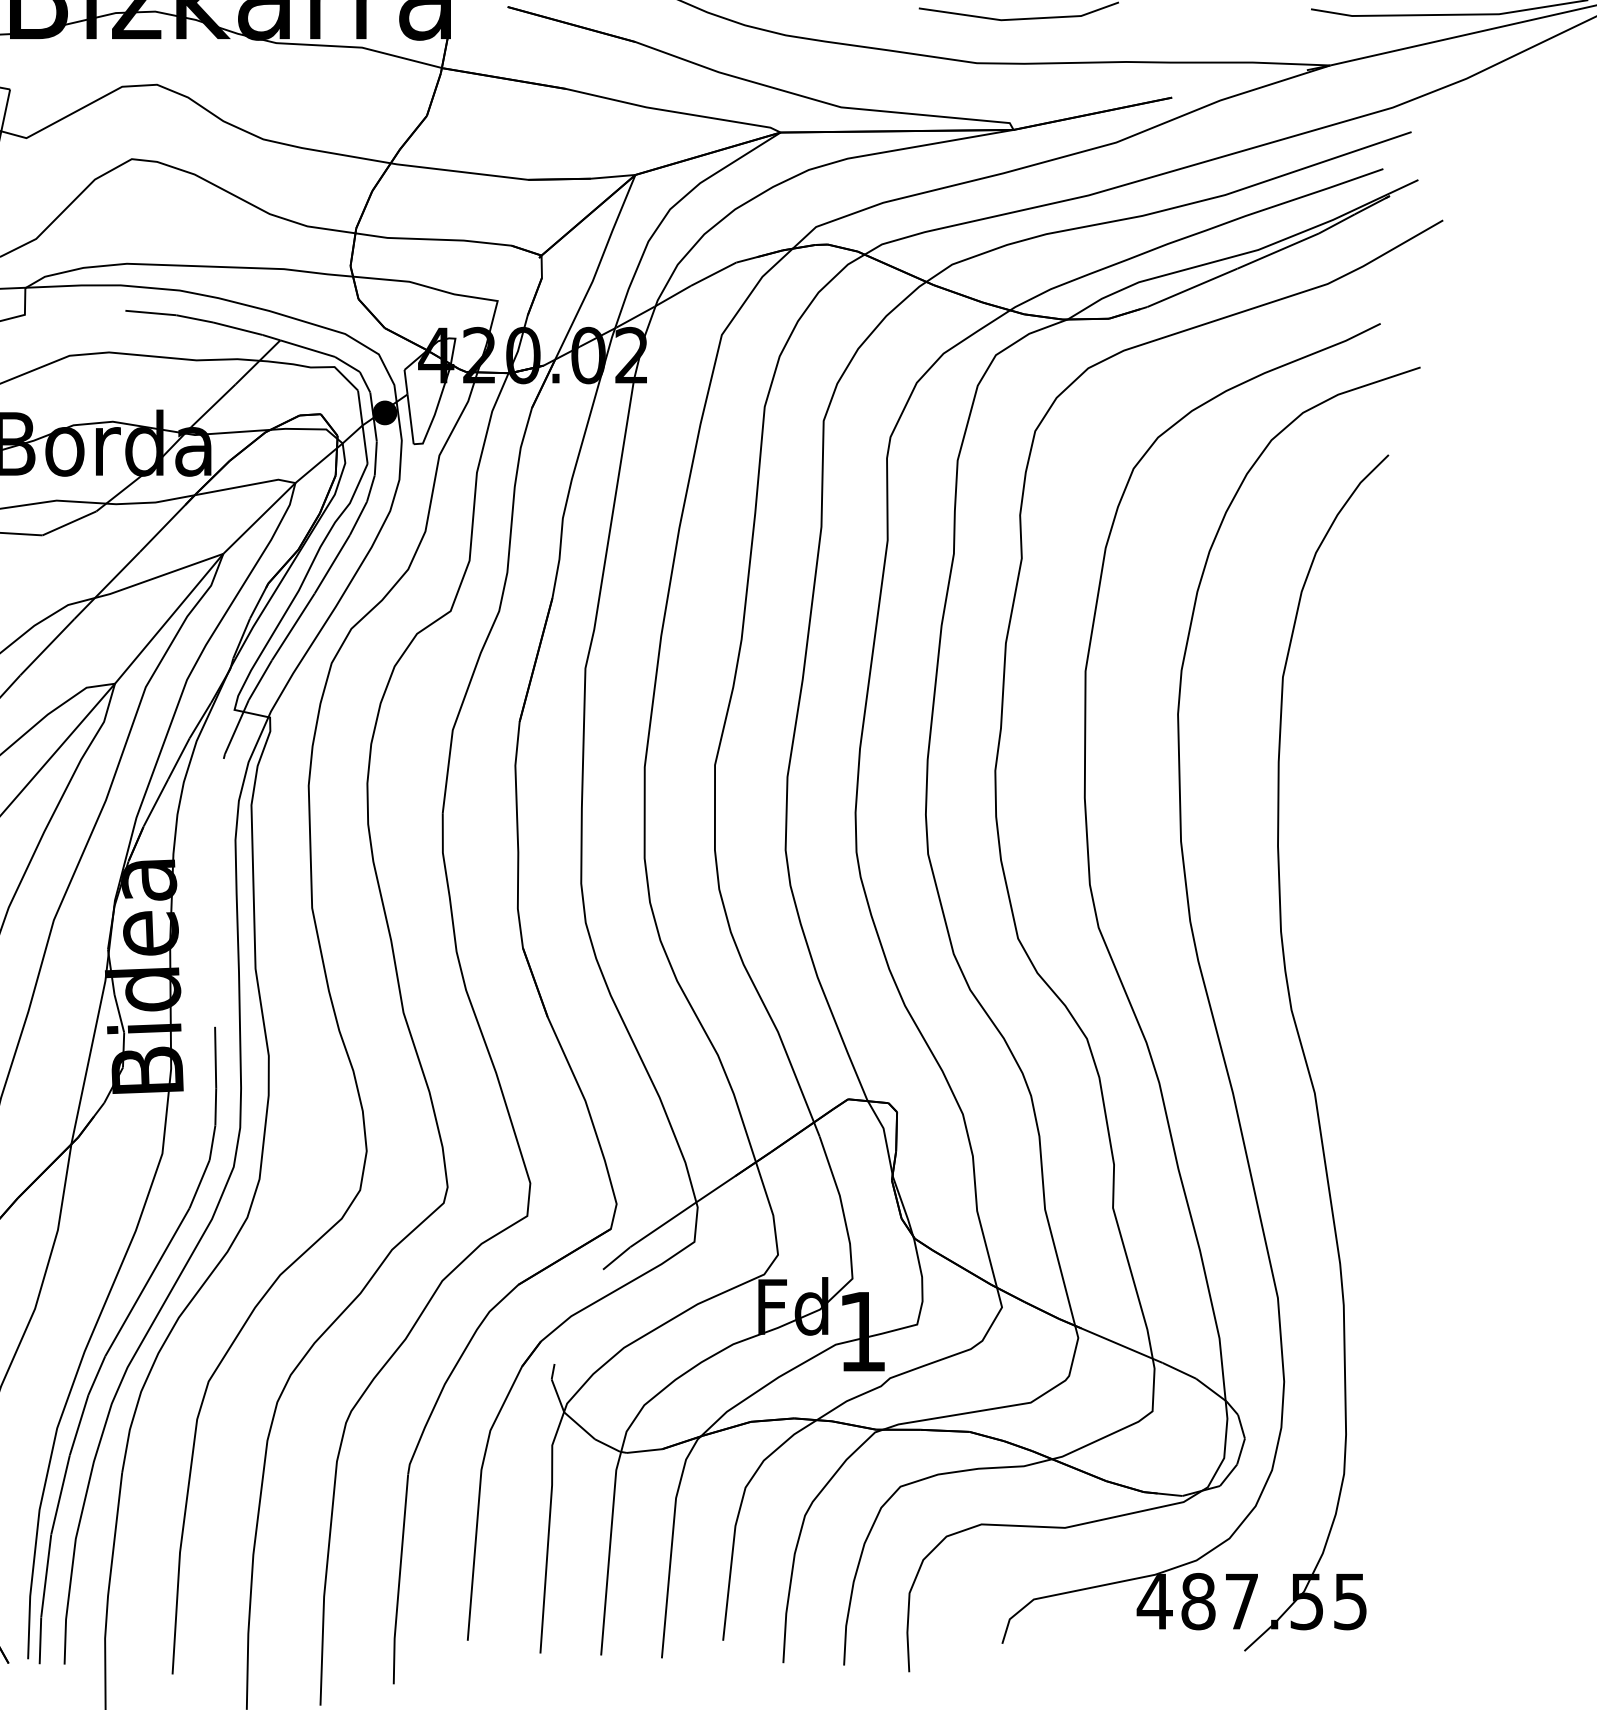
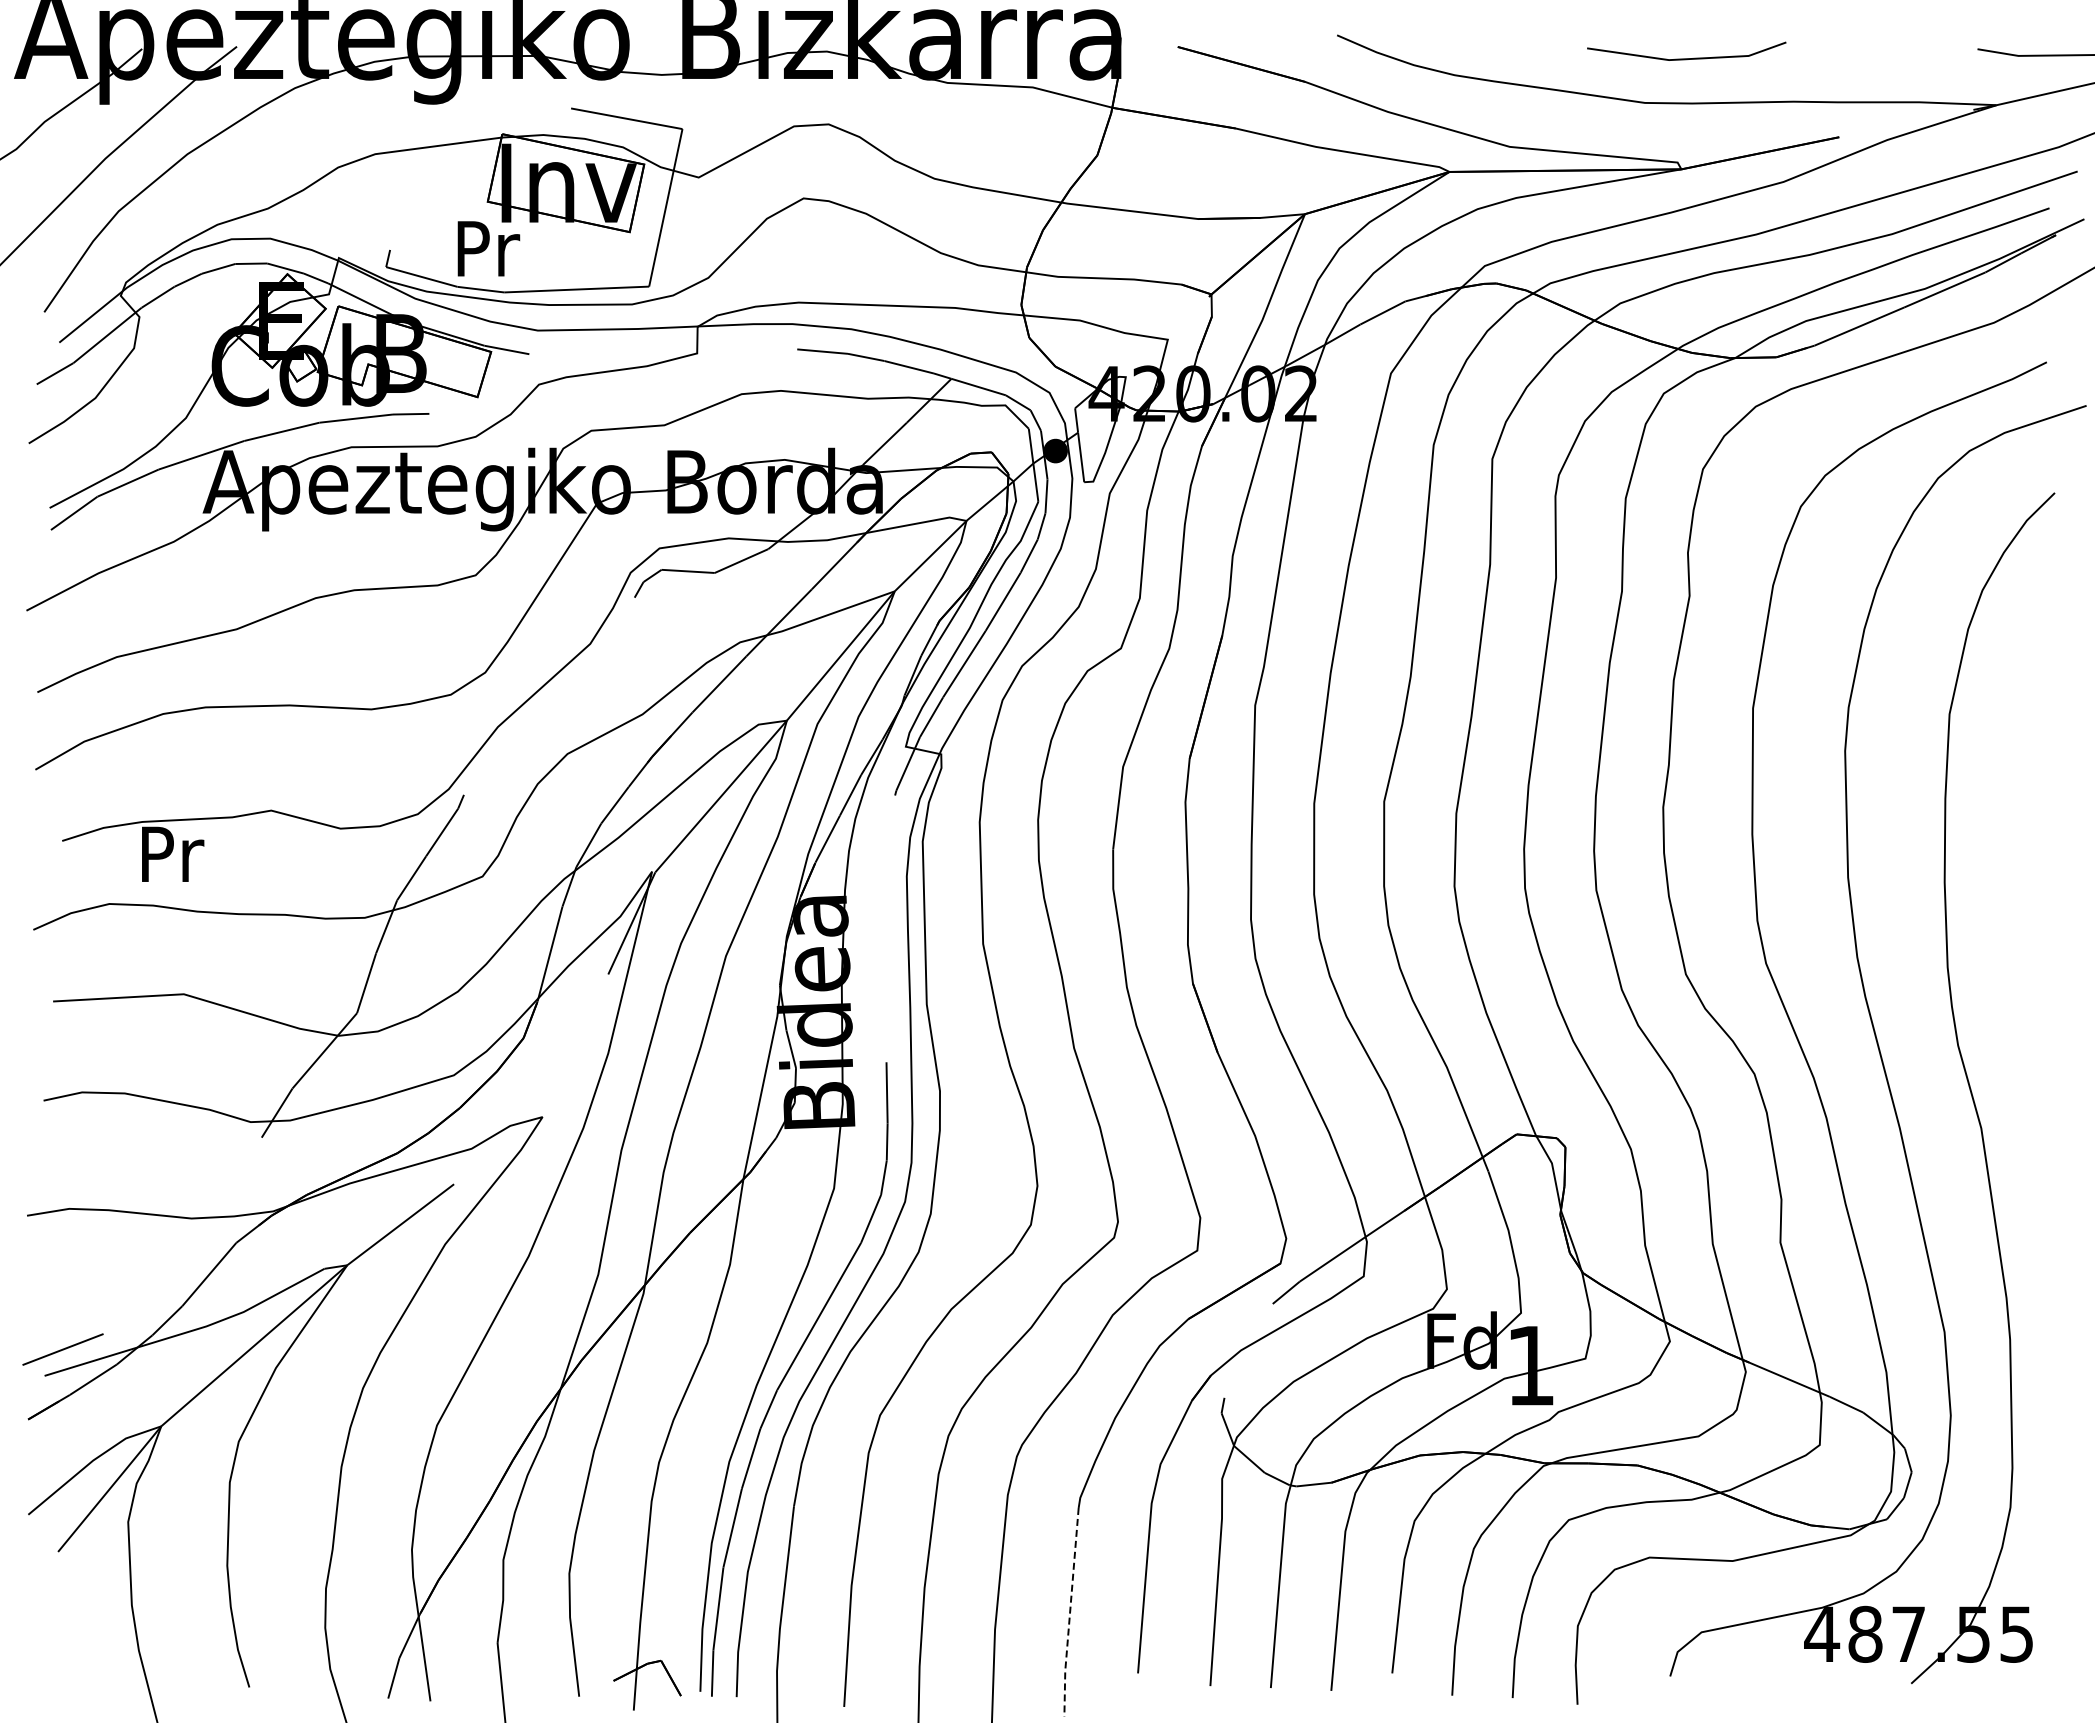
line: (399, 1580) -> (1070, 1613), solid -> dashed

